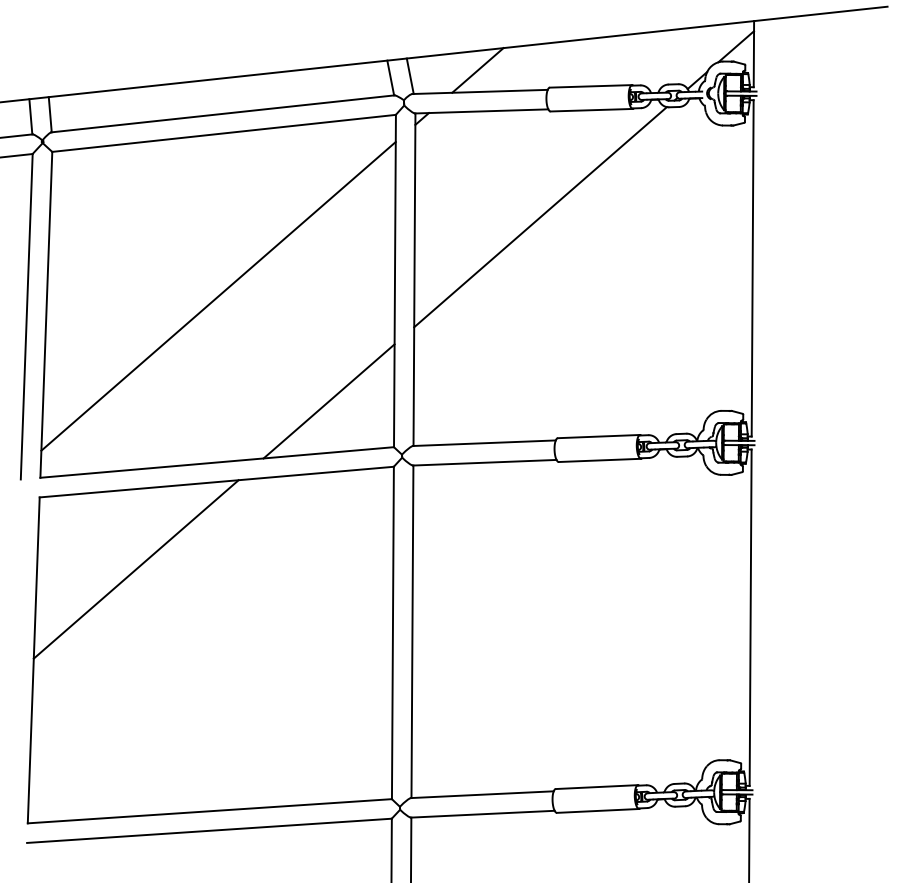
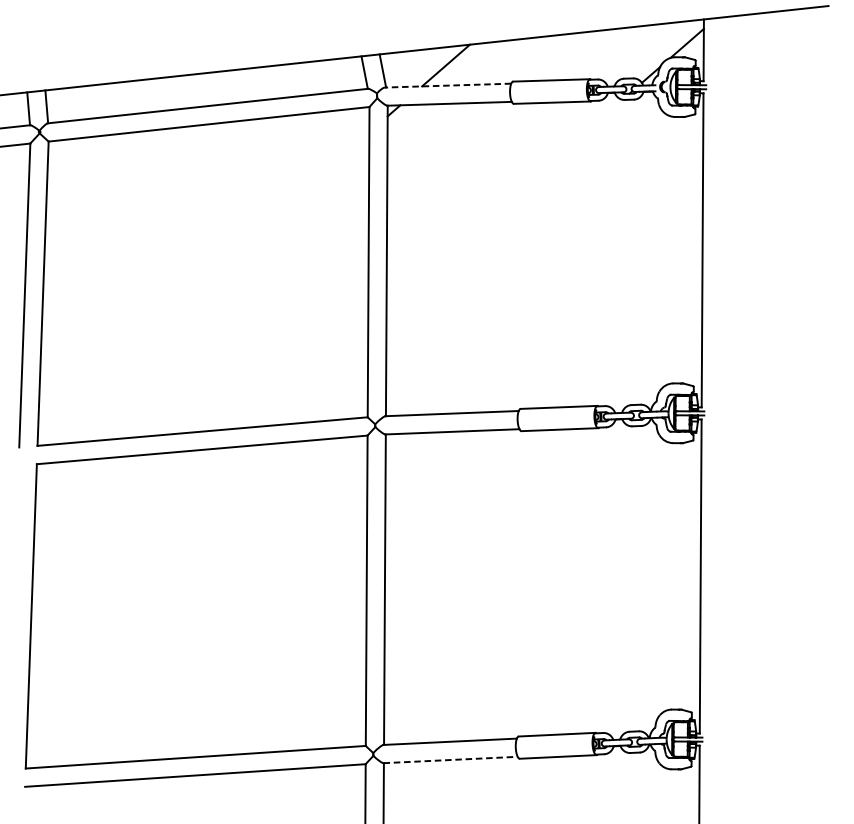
line: (480, 91) -> (448, 85), solid -> dashed
line: (540, 217) -> (504, 202), removed
line: (218, 296) -> (203, 276), removed
line: (328, 401) -> (306, 374), removed
line: (135, 569) -> (126, 531), removed
line: (482, 814) -> (450, 760), solid -> dashed

